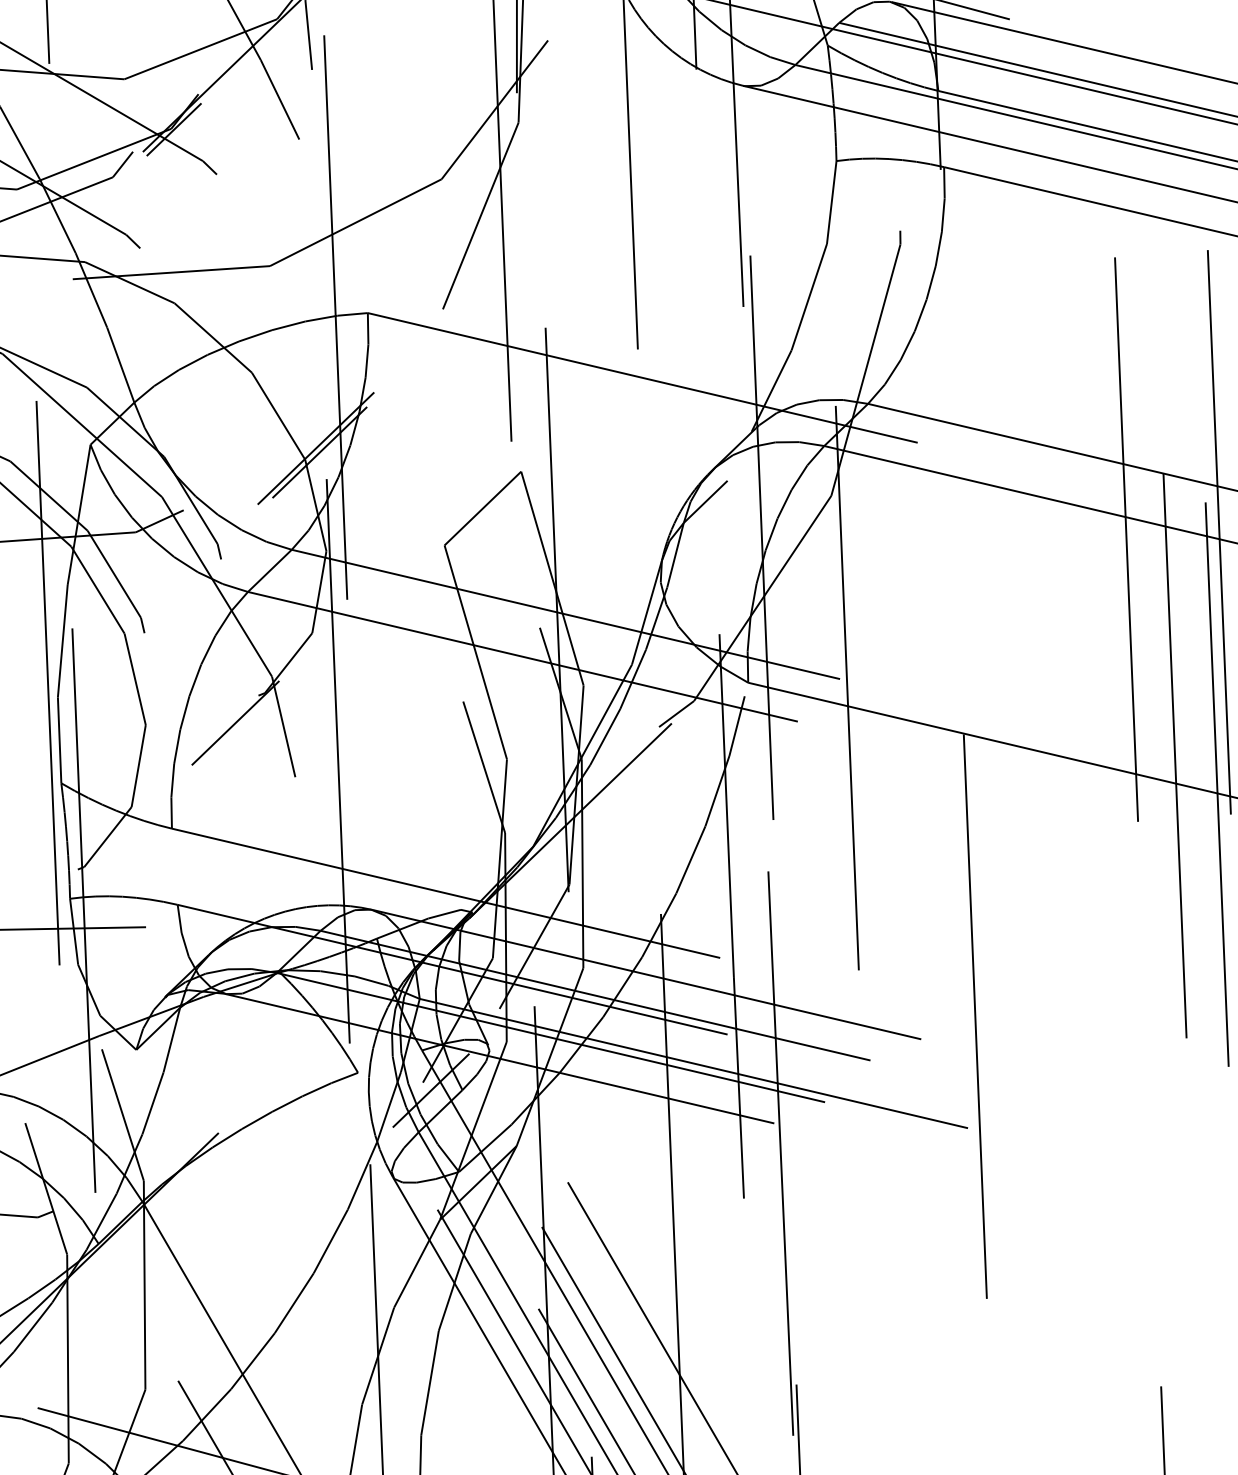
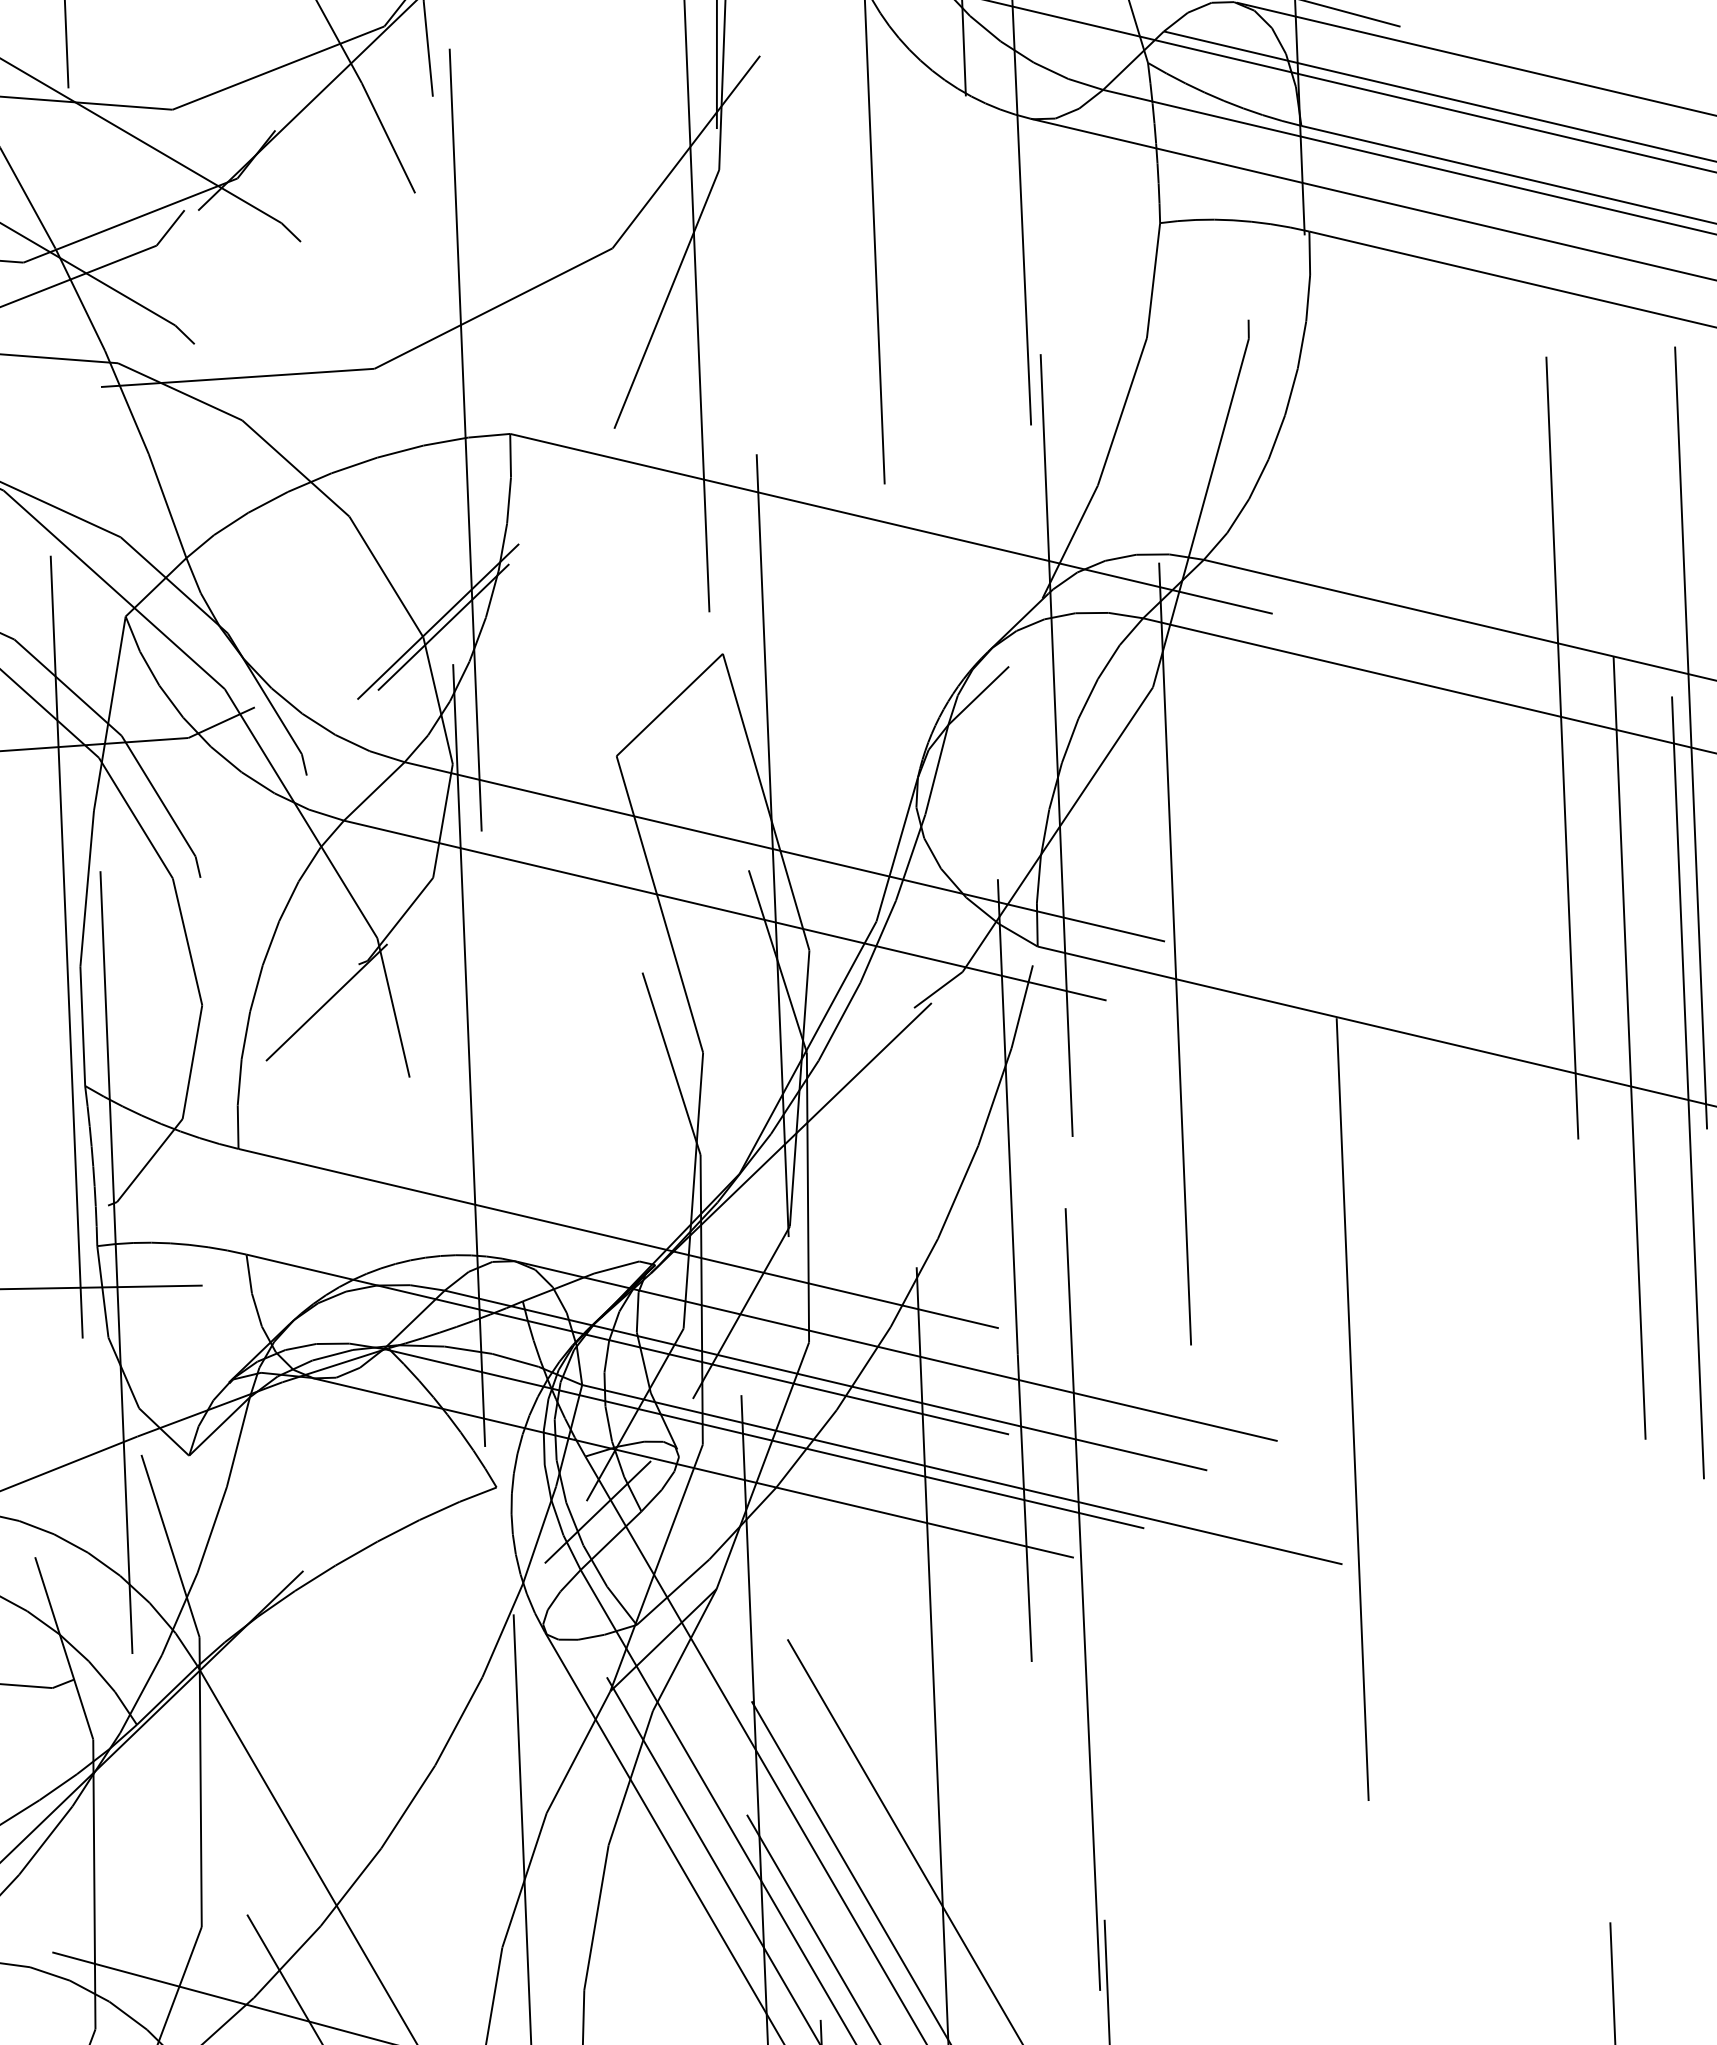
line: (174, 129) -> (241, 179), removed

